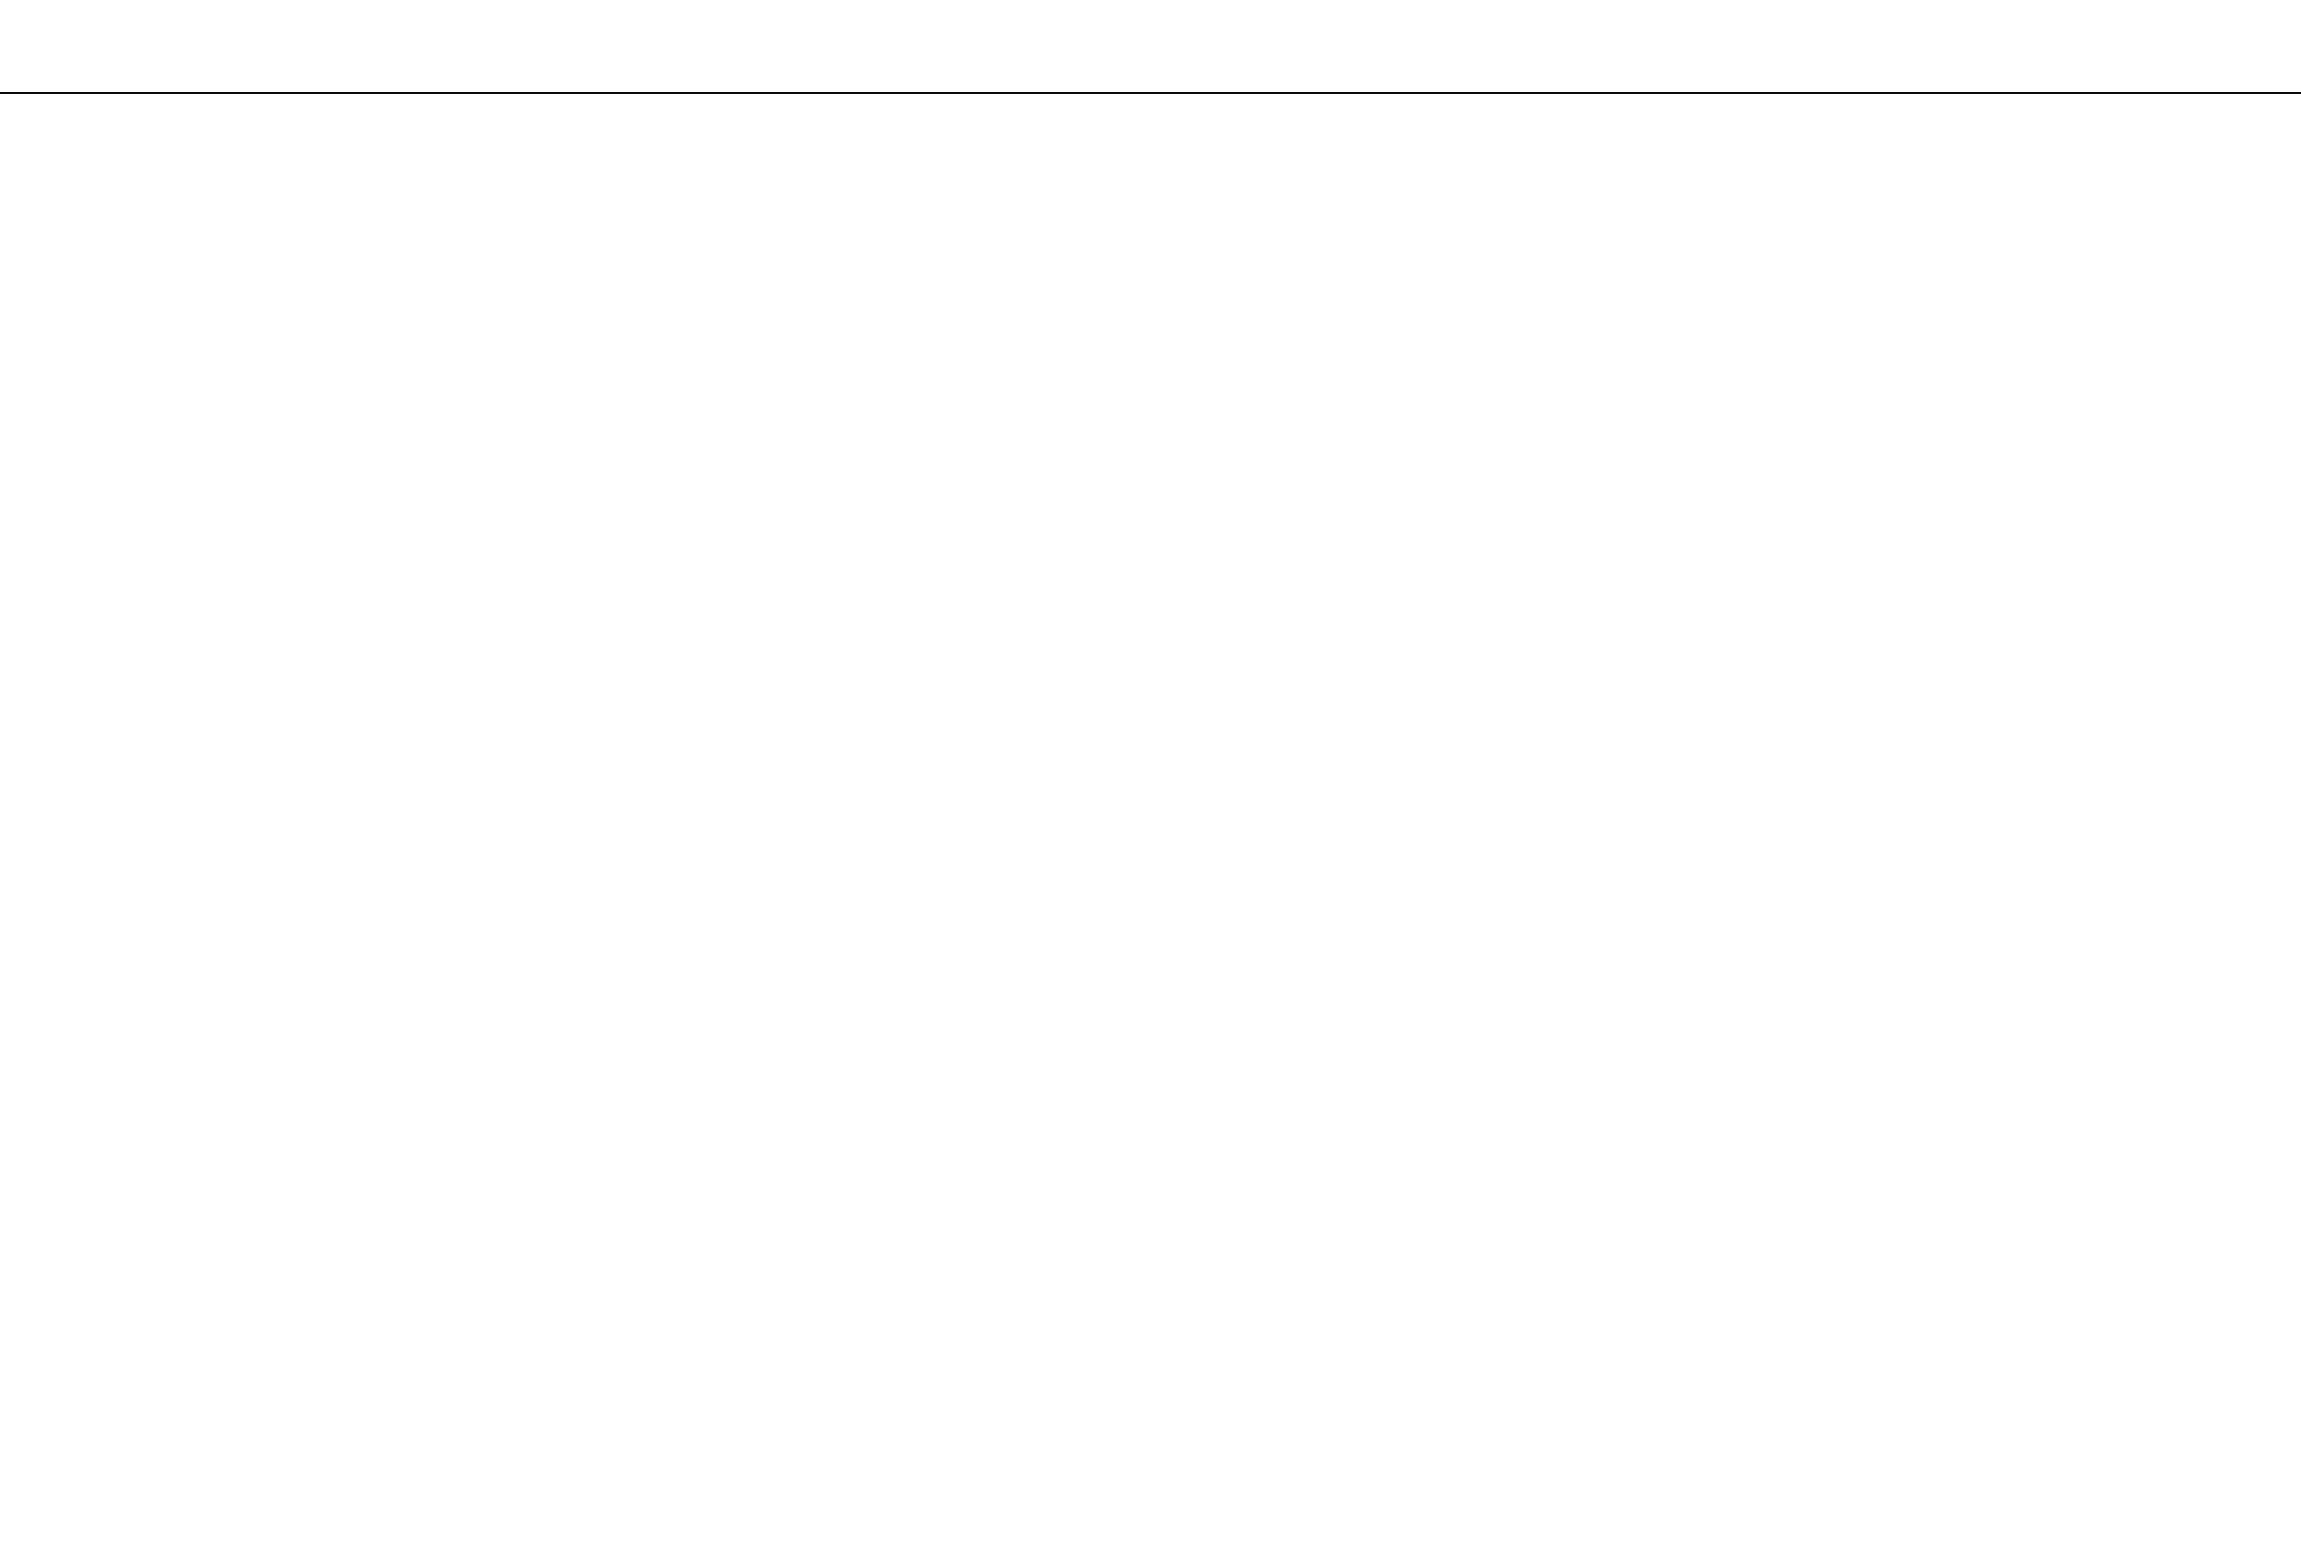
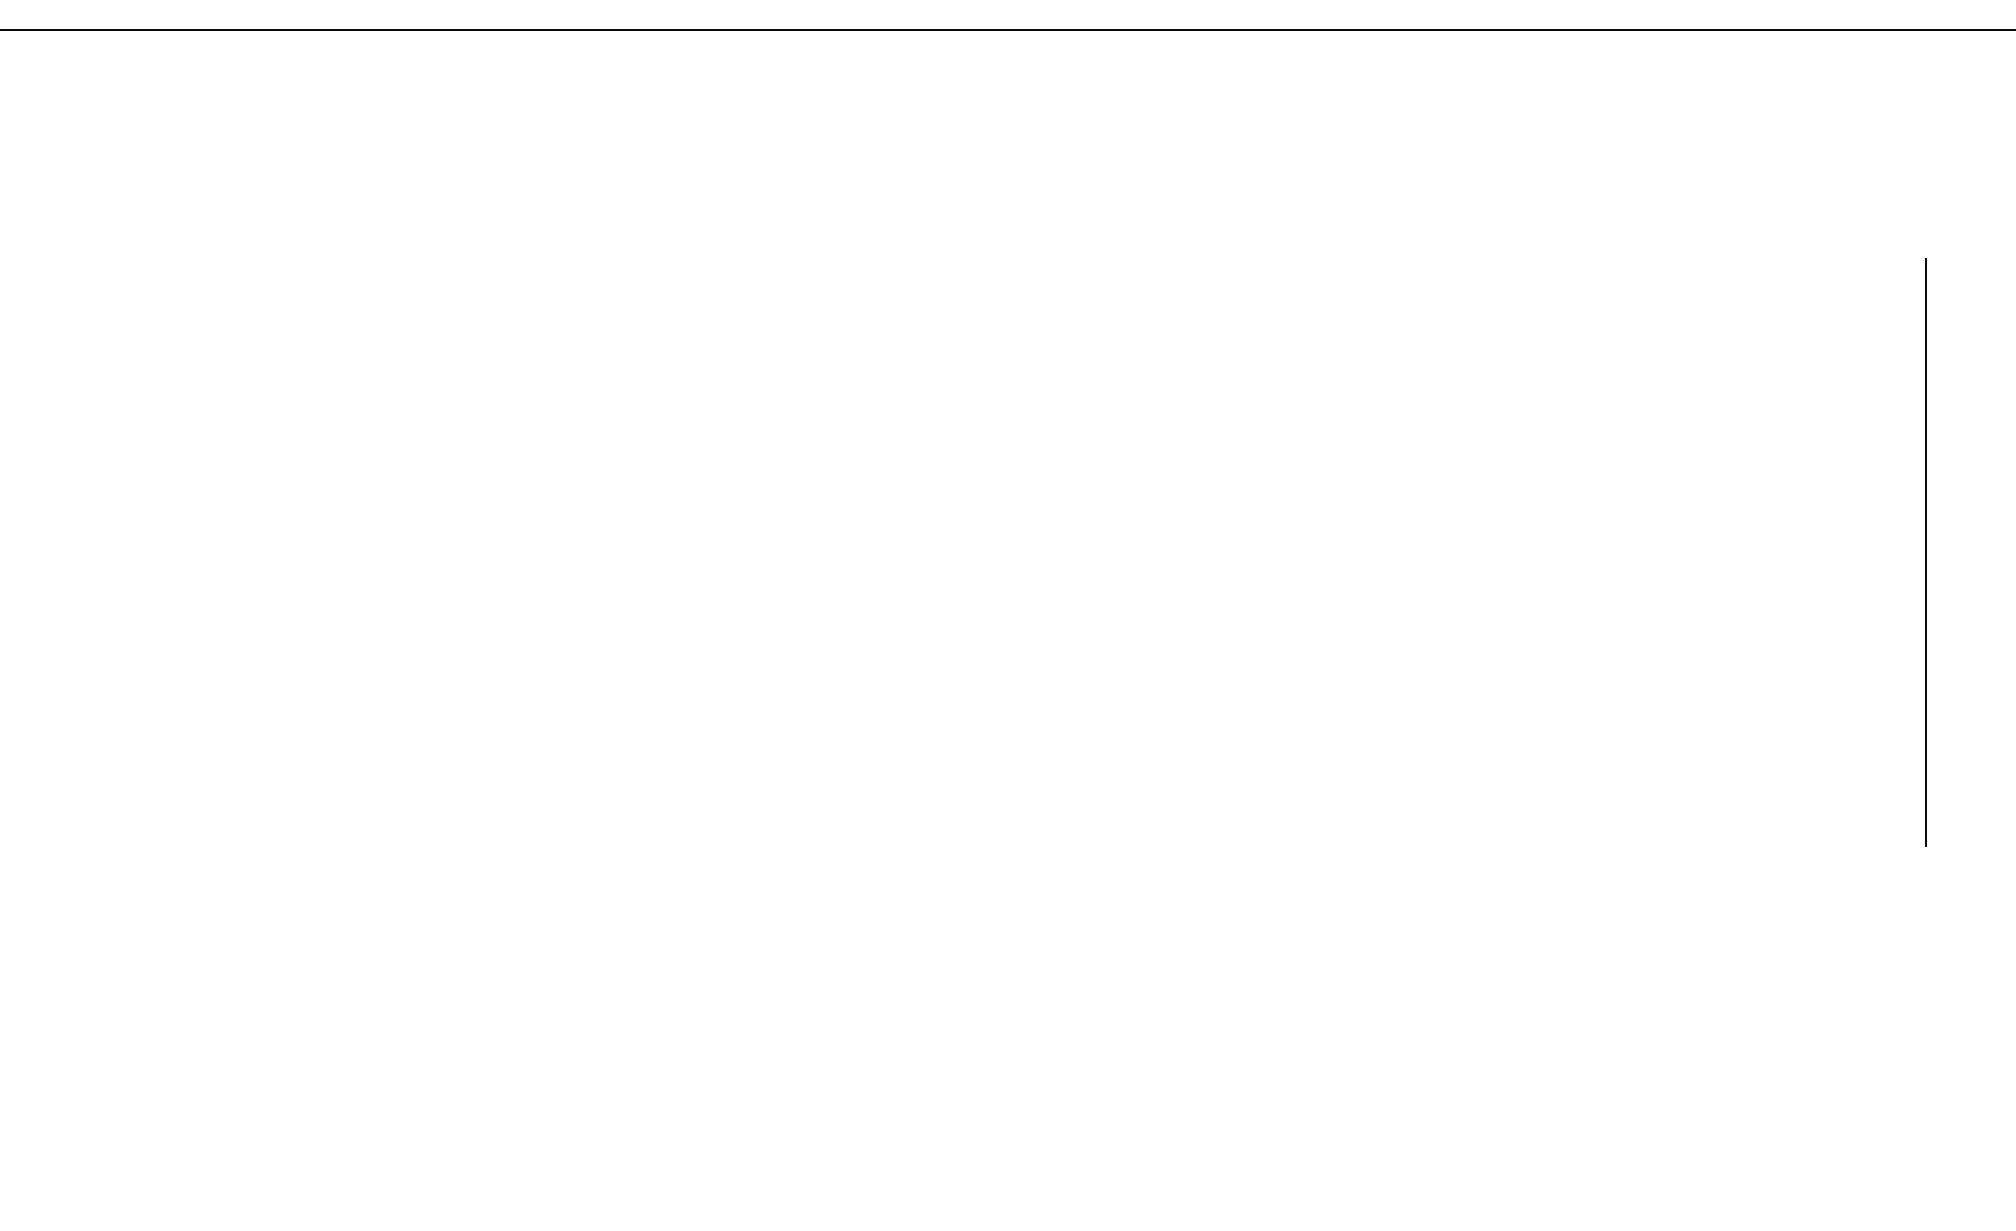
line: (2104, 807) -> (1926, 551), added

